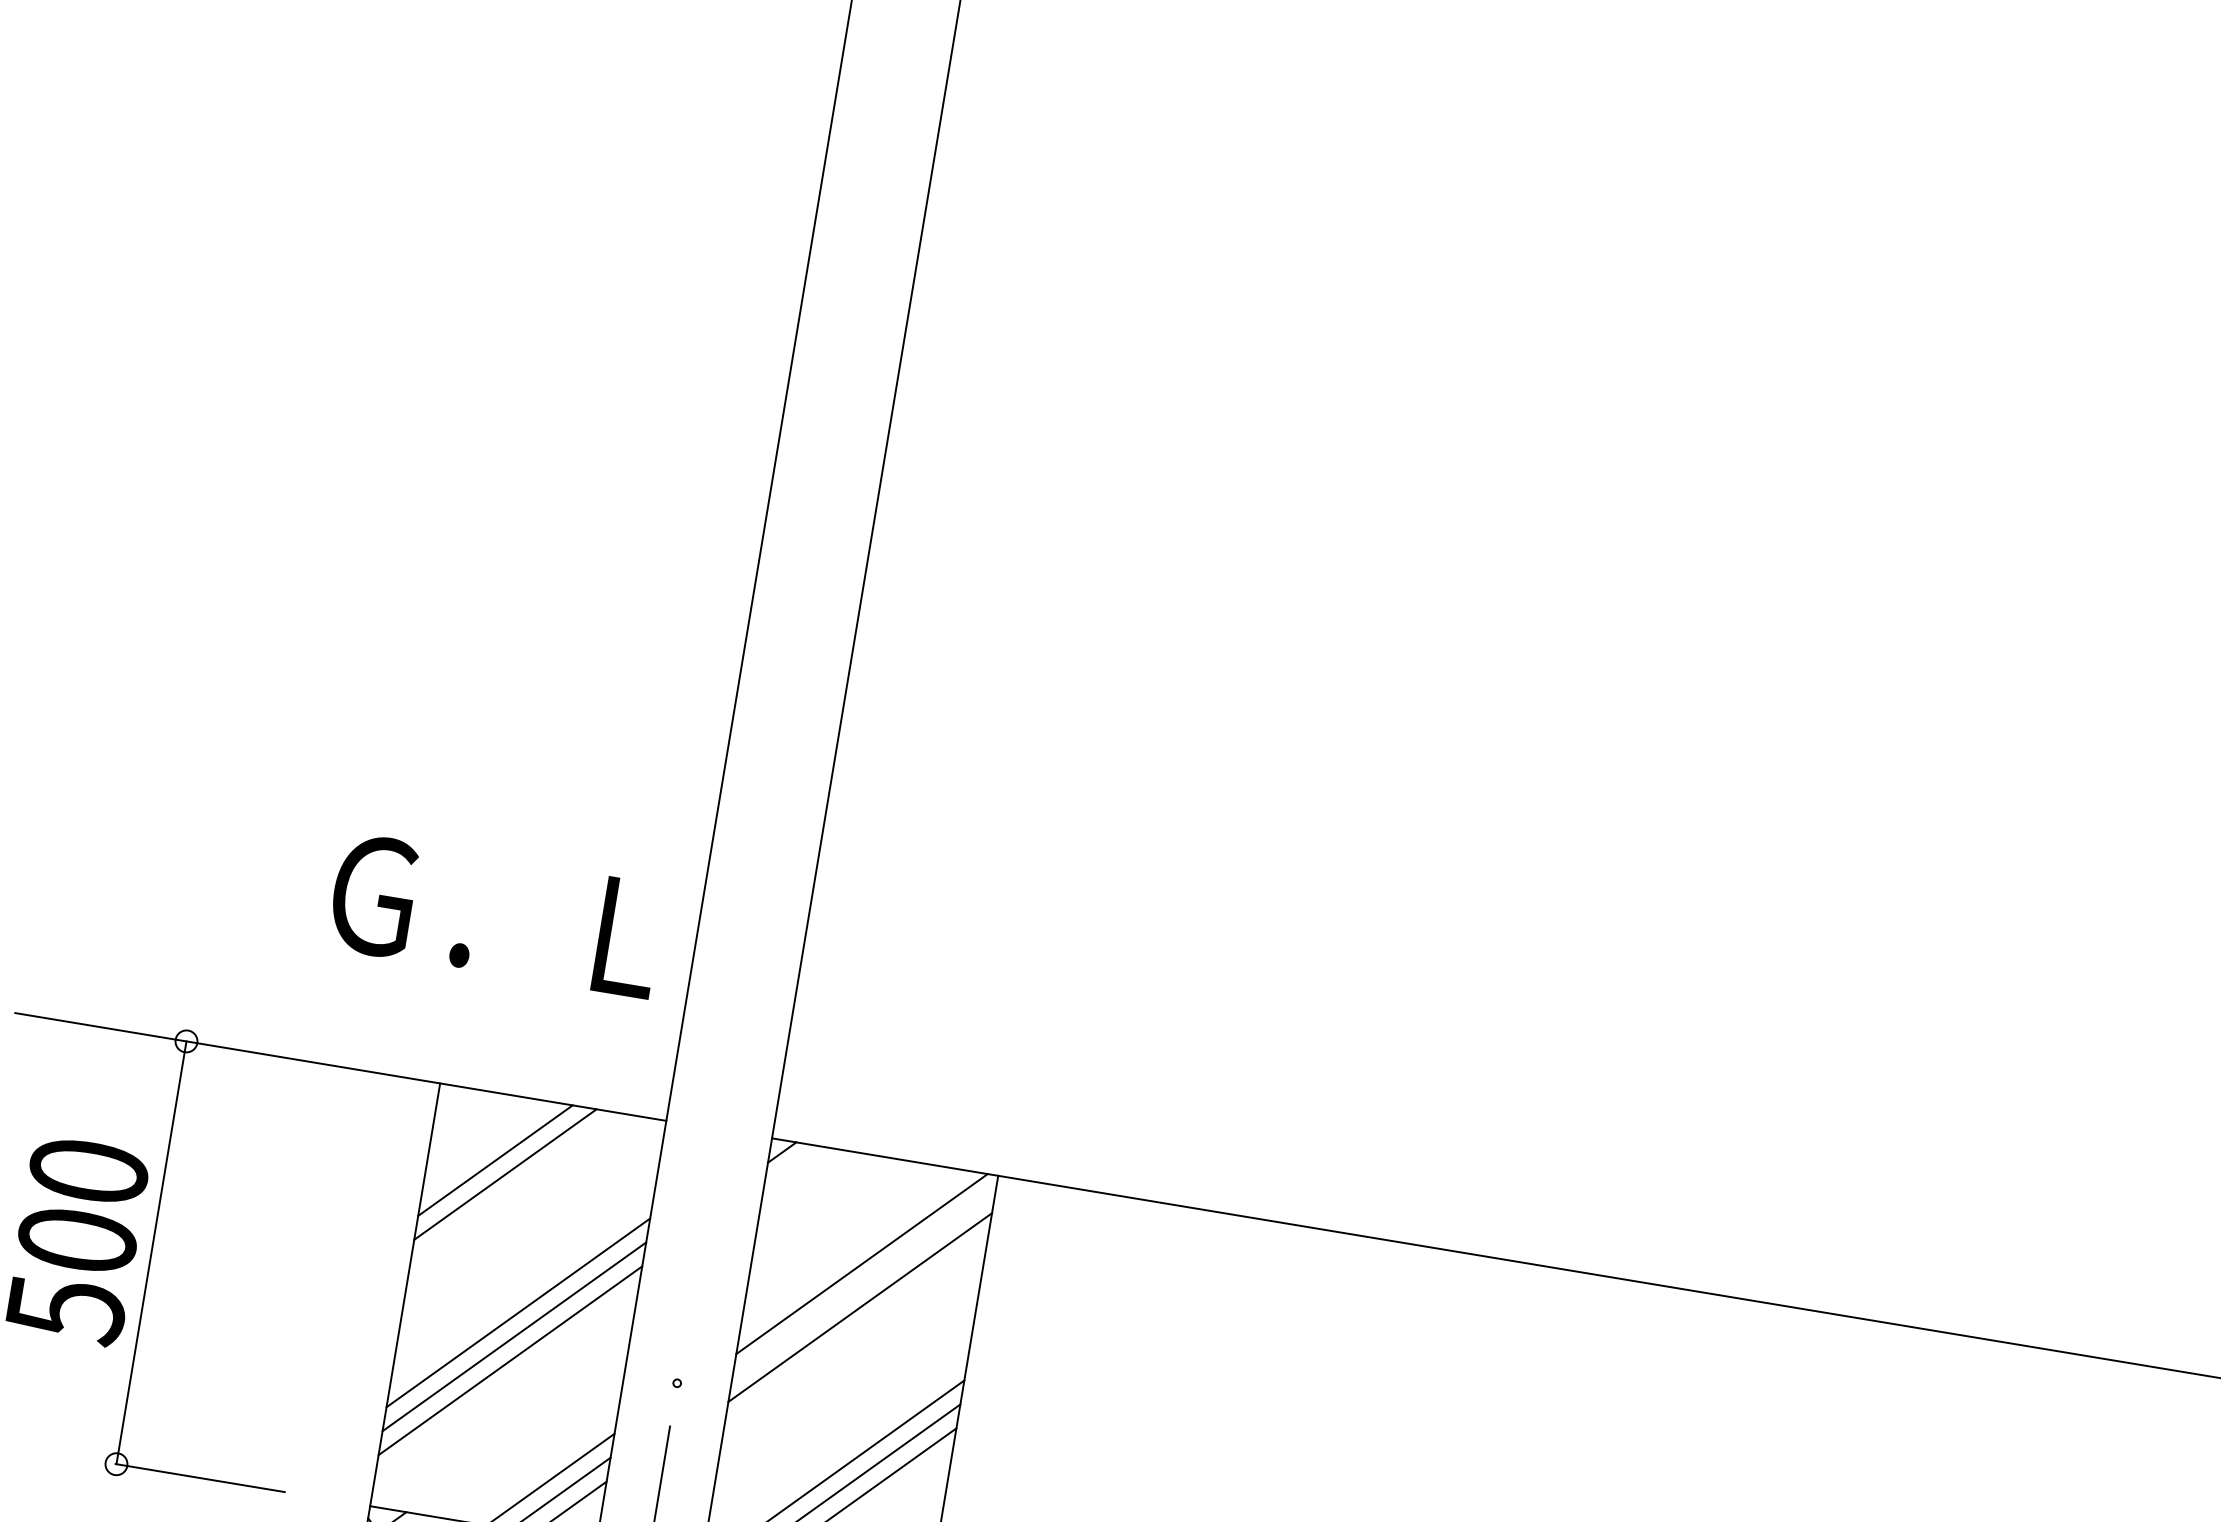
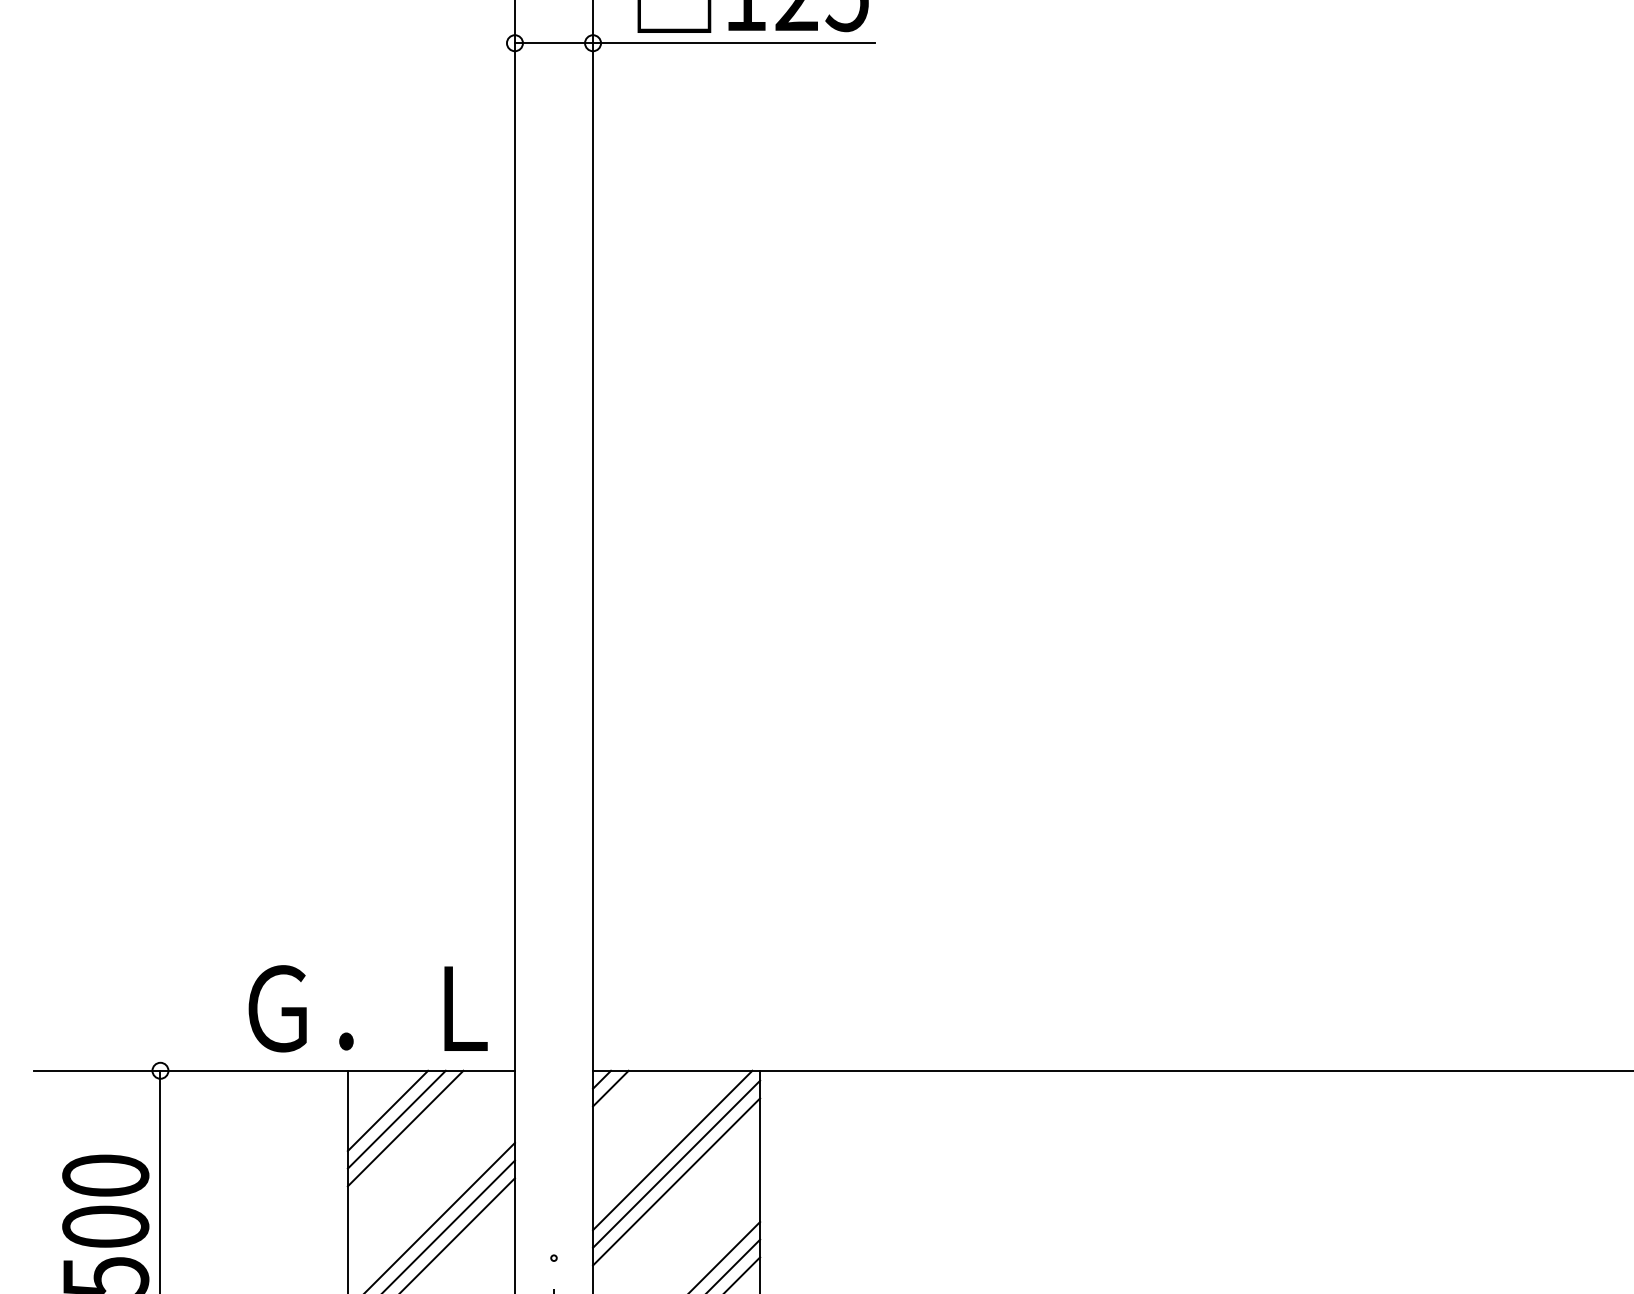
text: (495, 915) -> (367, 1008), moved
line: (484, 1146) -> (387, 1110), added
line: (791, 1166) -> (610, 1088), added
line: (864, 1282) -> (676, 1163), added

